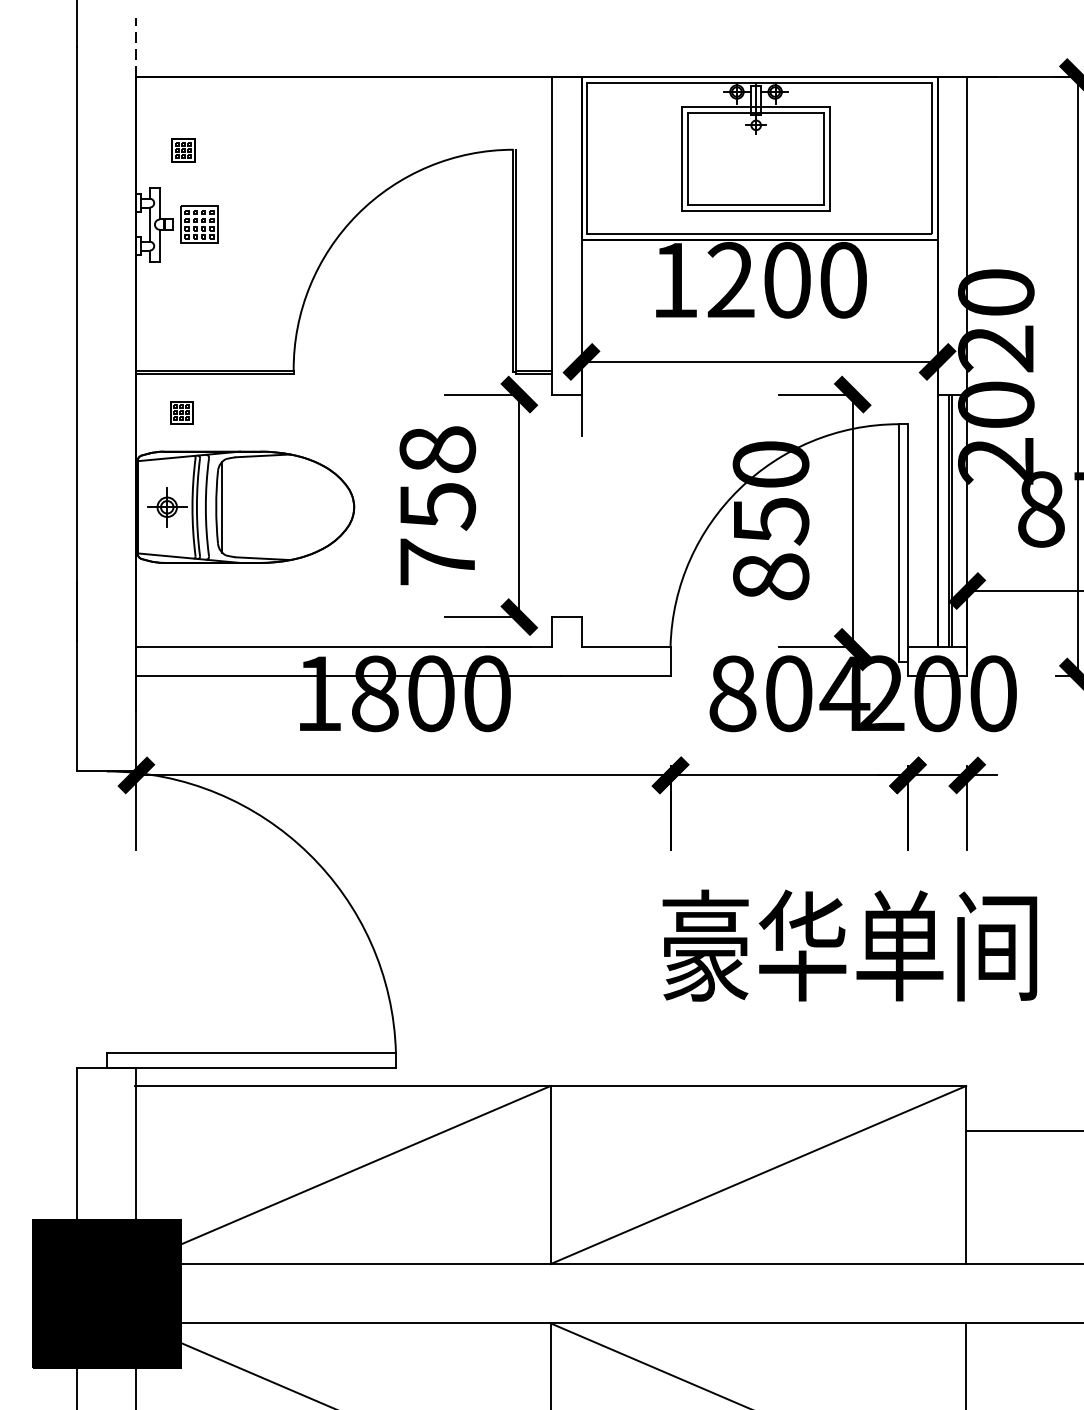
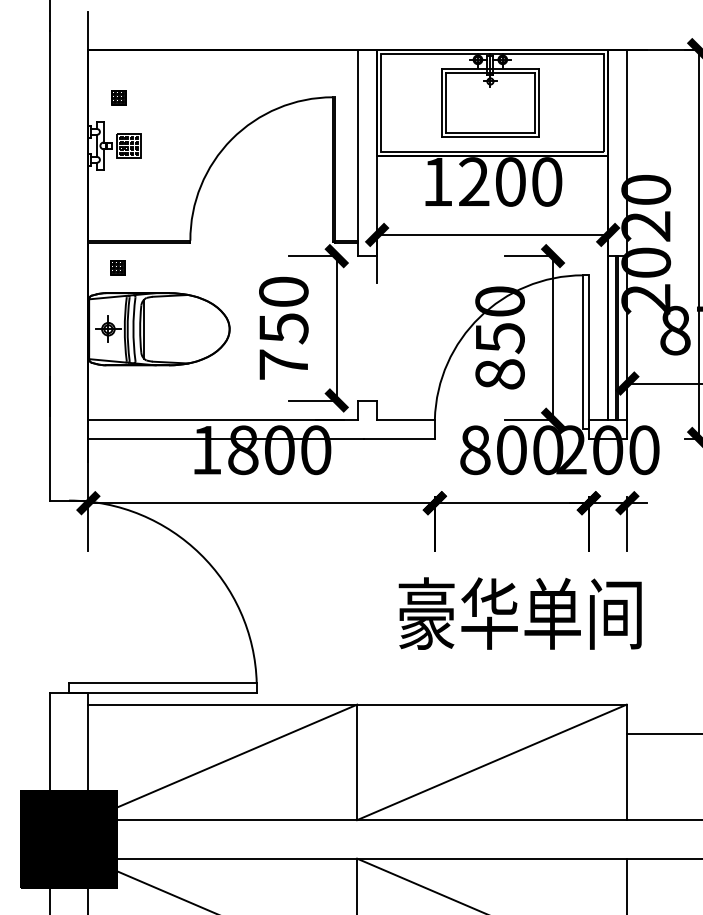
line: (136, 46) -> (88, 30), dashed -> solid
text: (437, 449) -> (283, 291), 758 -> 750
text: (844, 694) -> (547, 450), 804 -> 800
text: (848, 945) -> (519, 613), moved

